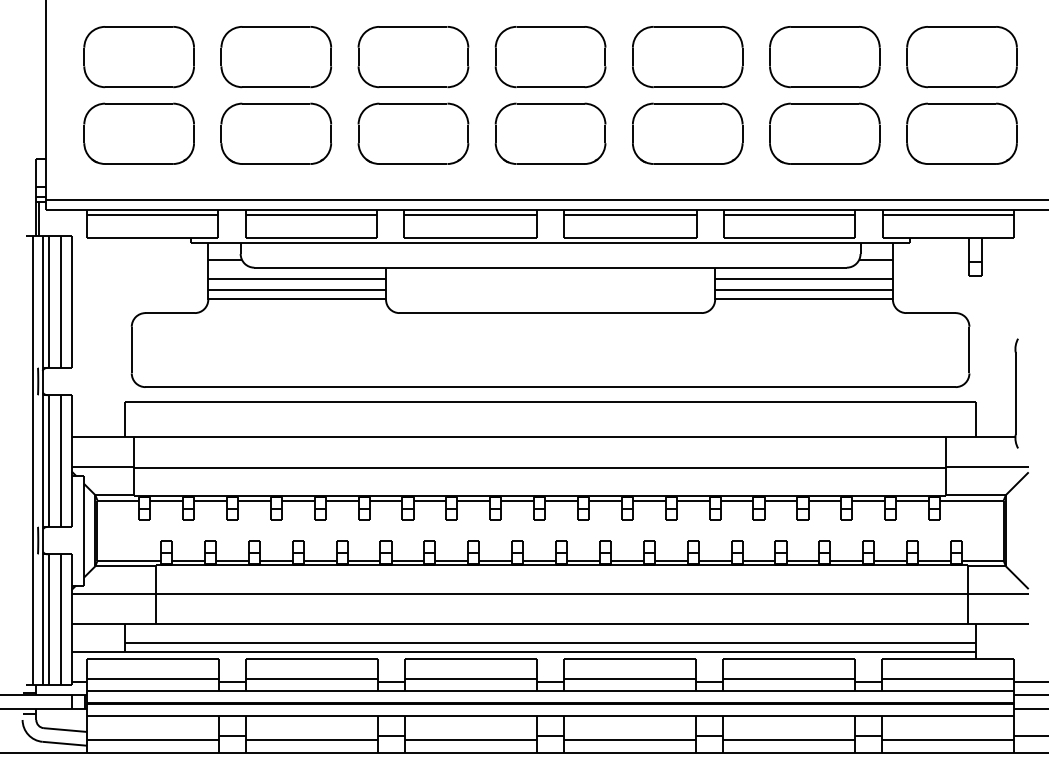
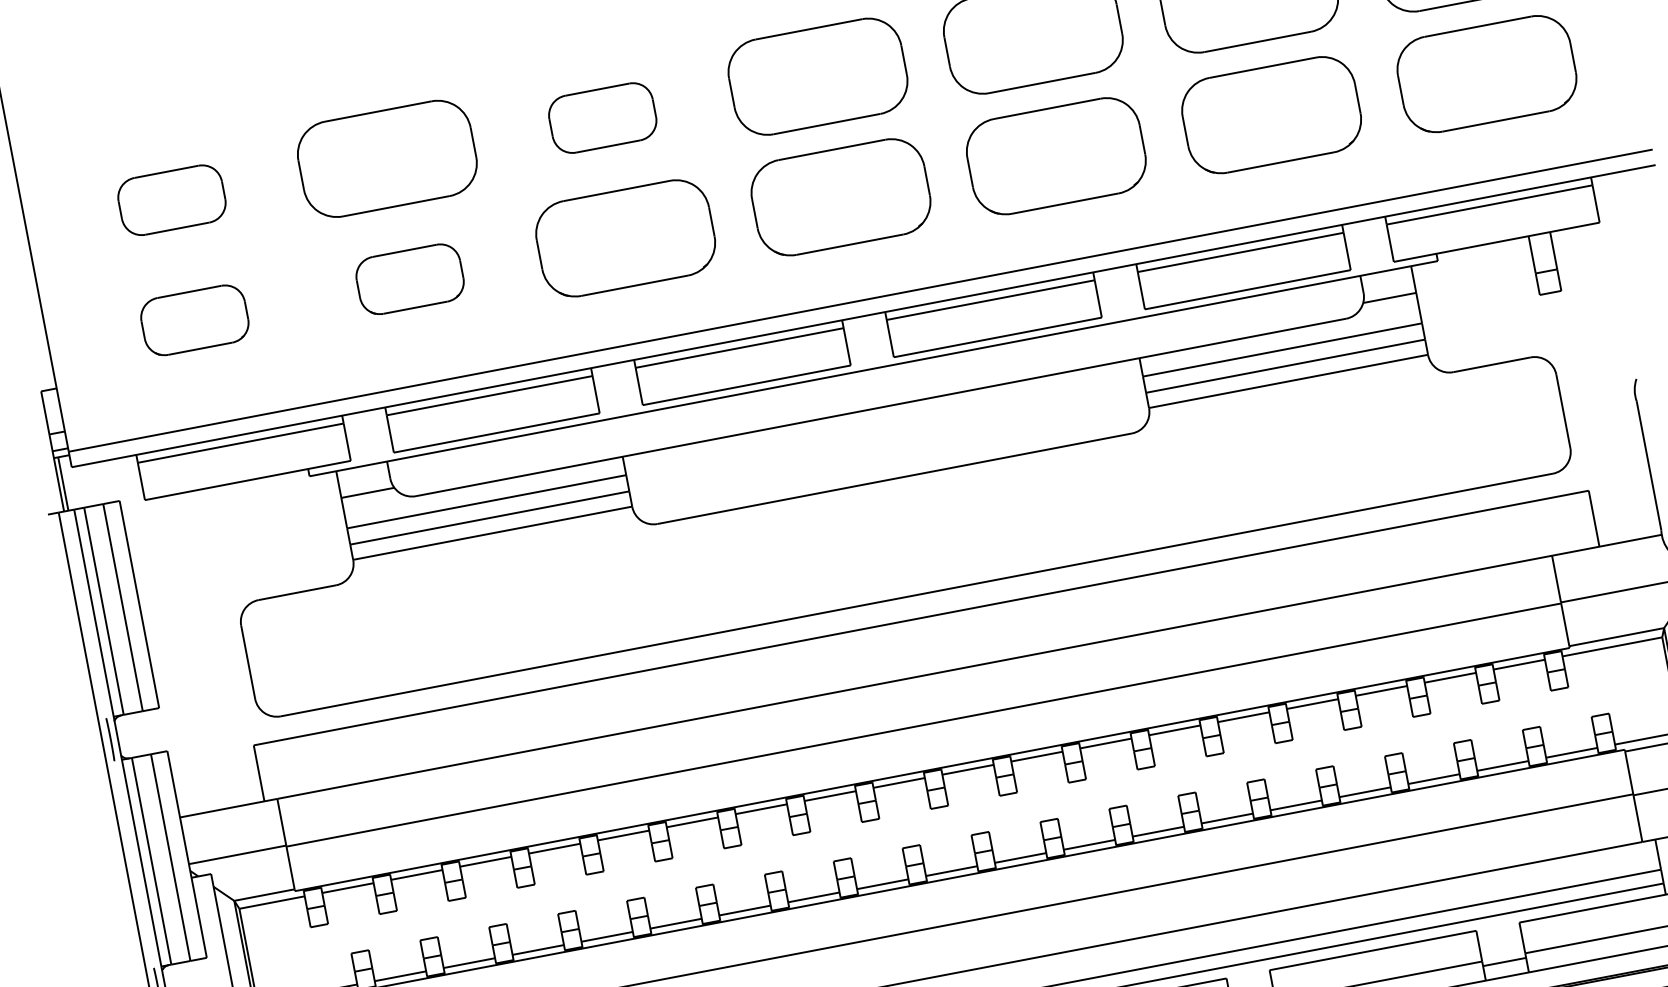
part: (138, 57) -> (171, 200), size x0.6
part: (413, 57) -> (602, 118), size x0.6
part: (138, 133) -> (193, 320), size x0.6
part: (275, 133) -> (408, 279), size x0.6

